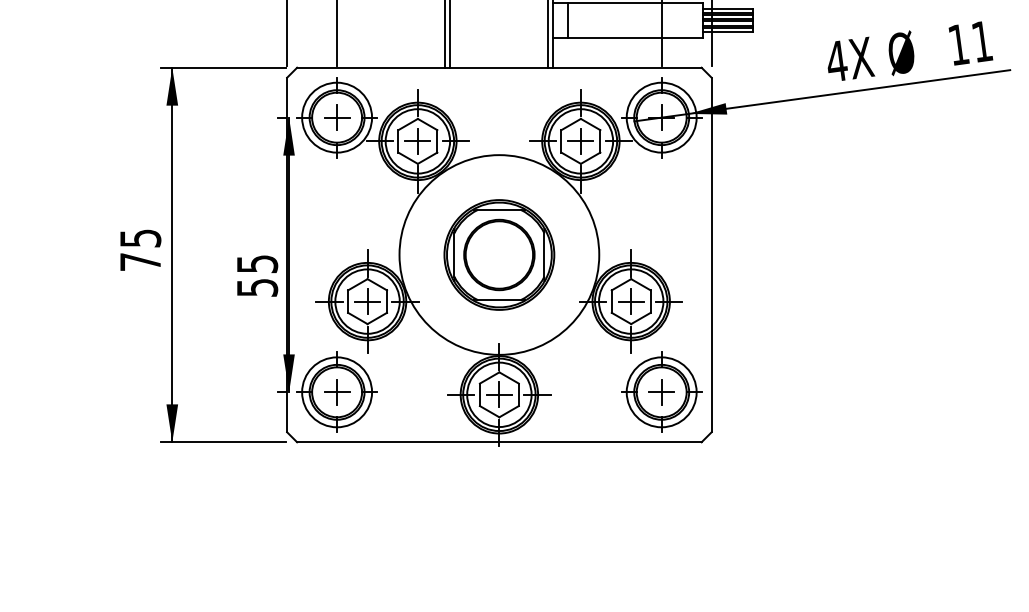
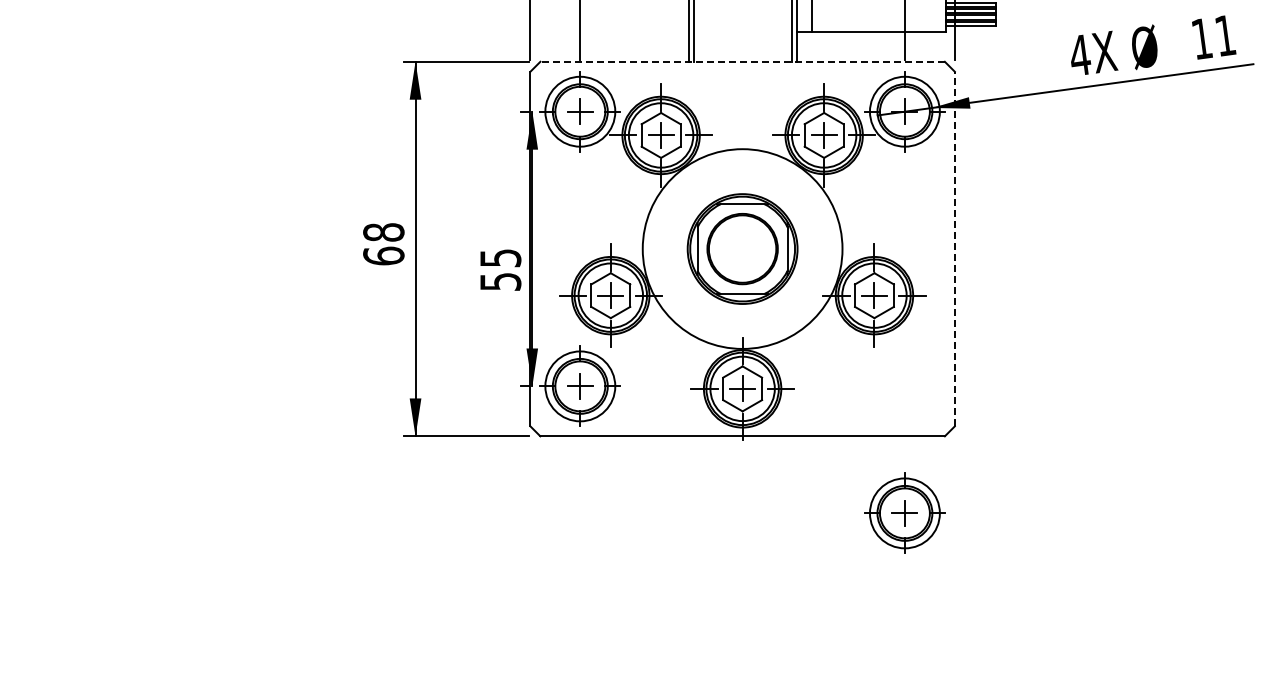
line: (499, 67) -> (742, 61), solid -> dashed
text: (140, 250) -> (383, 244), 75 -> 68
line: (711, 254) -> (954, 248), solid -> dashed
part: (661, 391) -> (904, 512), moved

